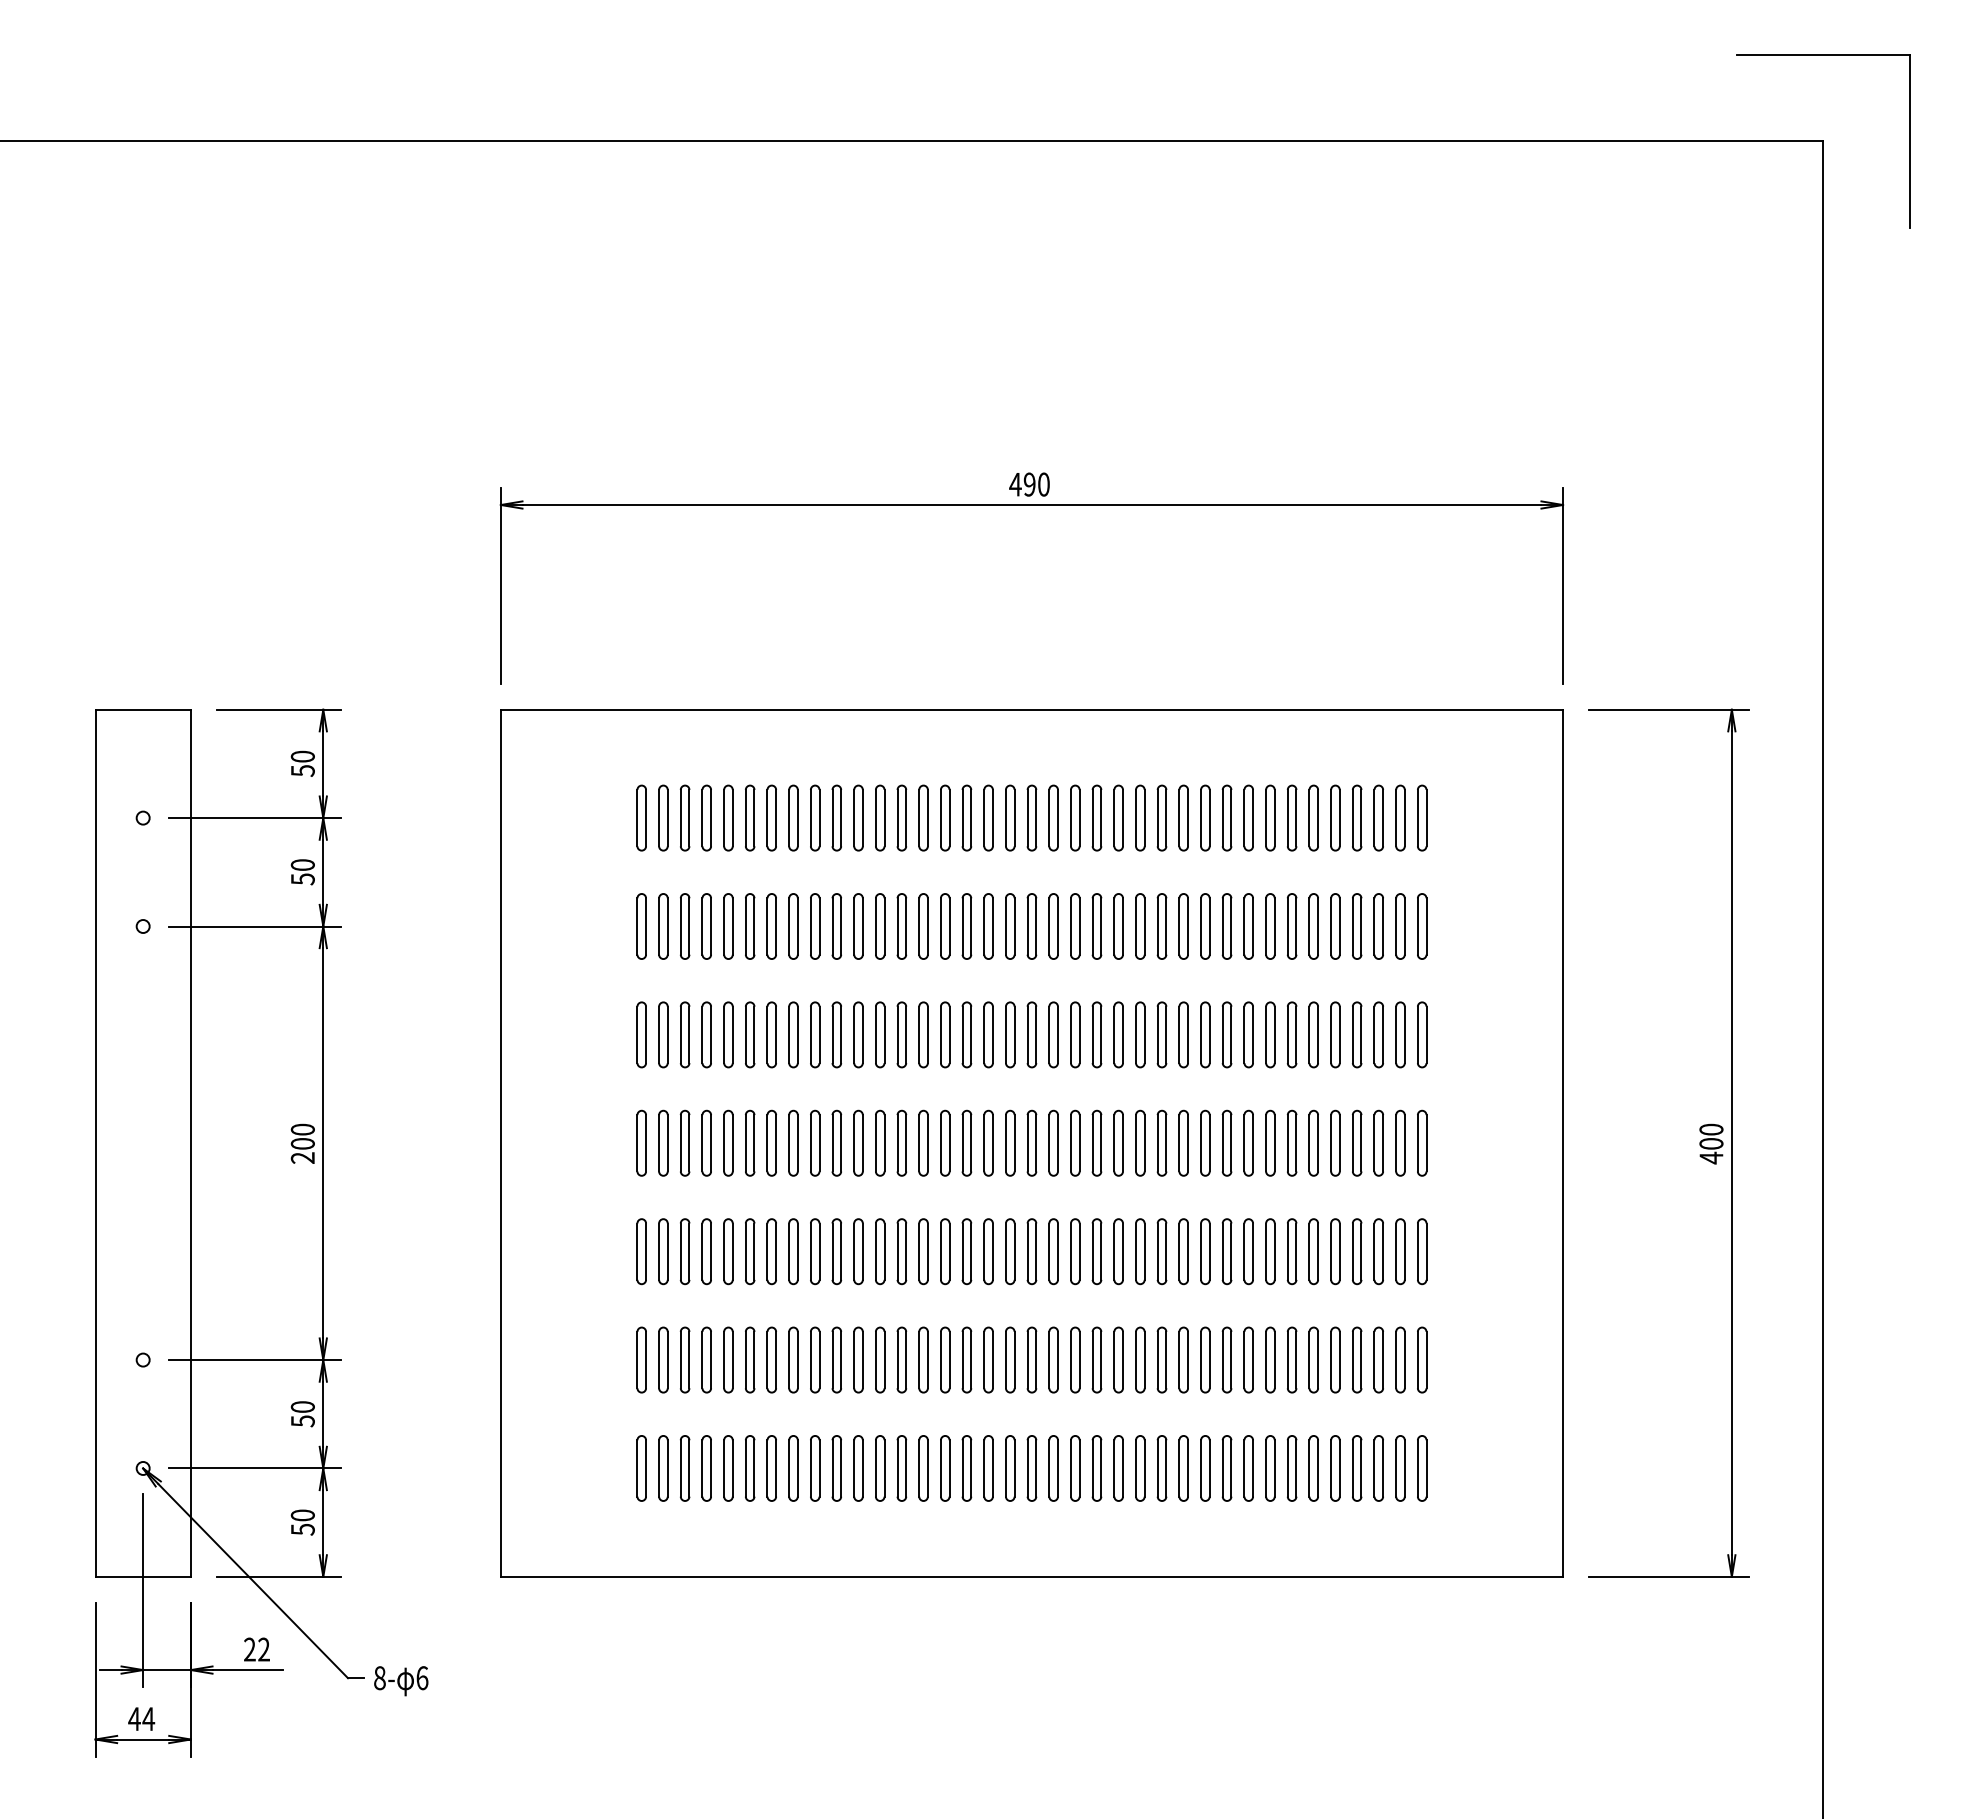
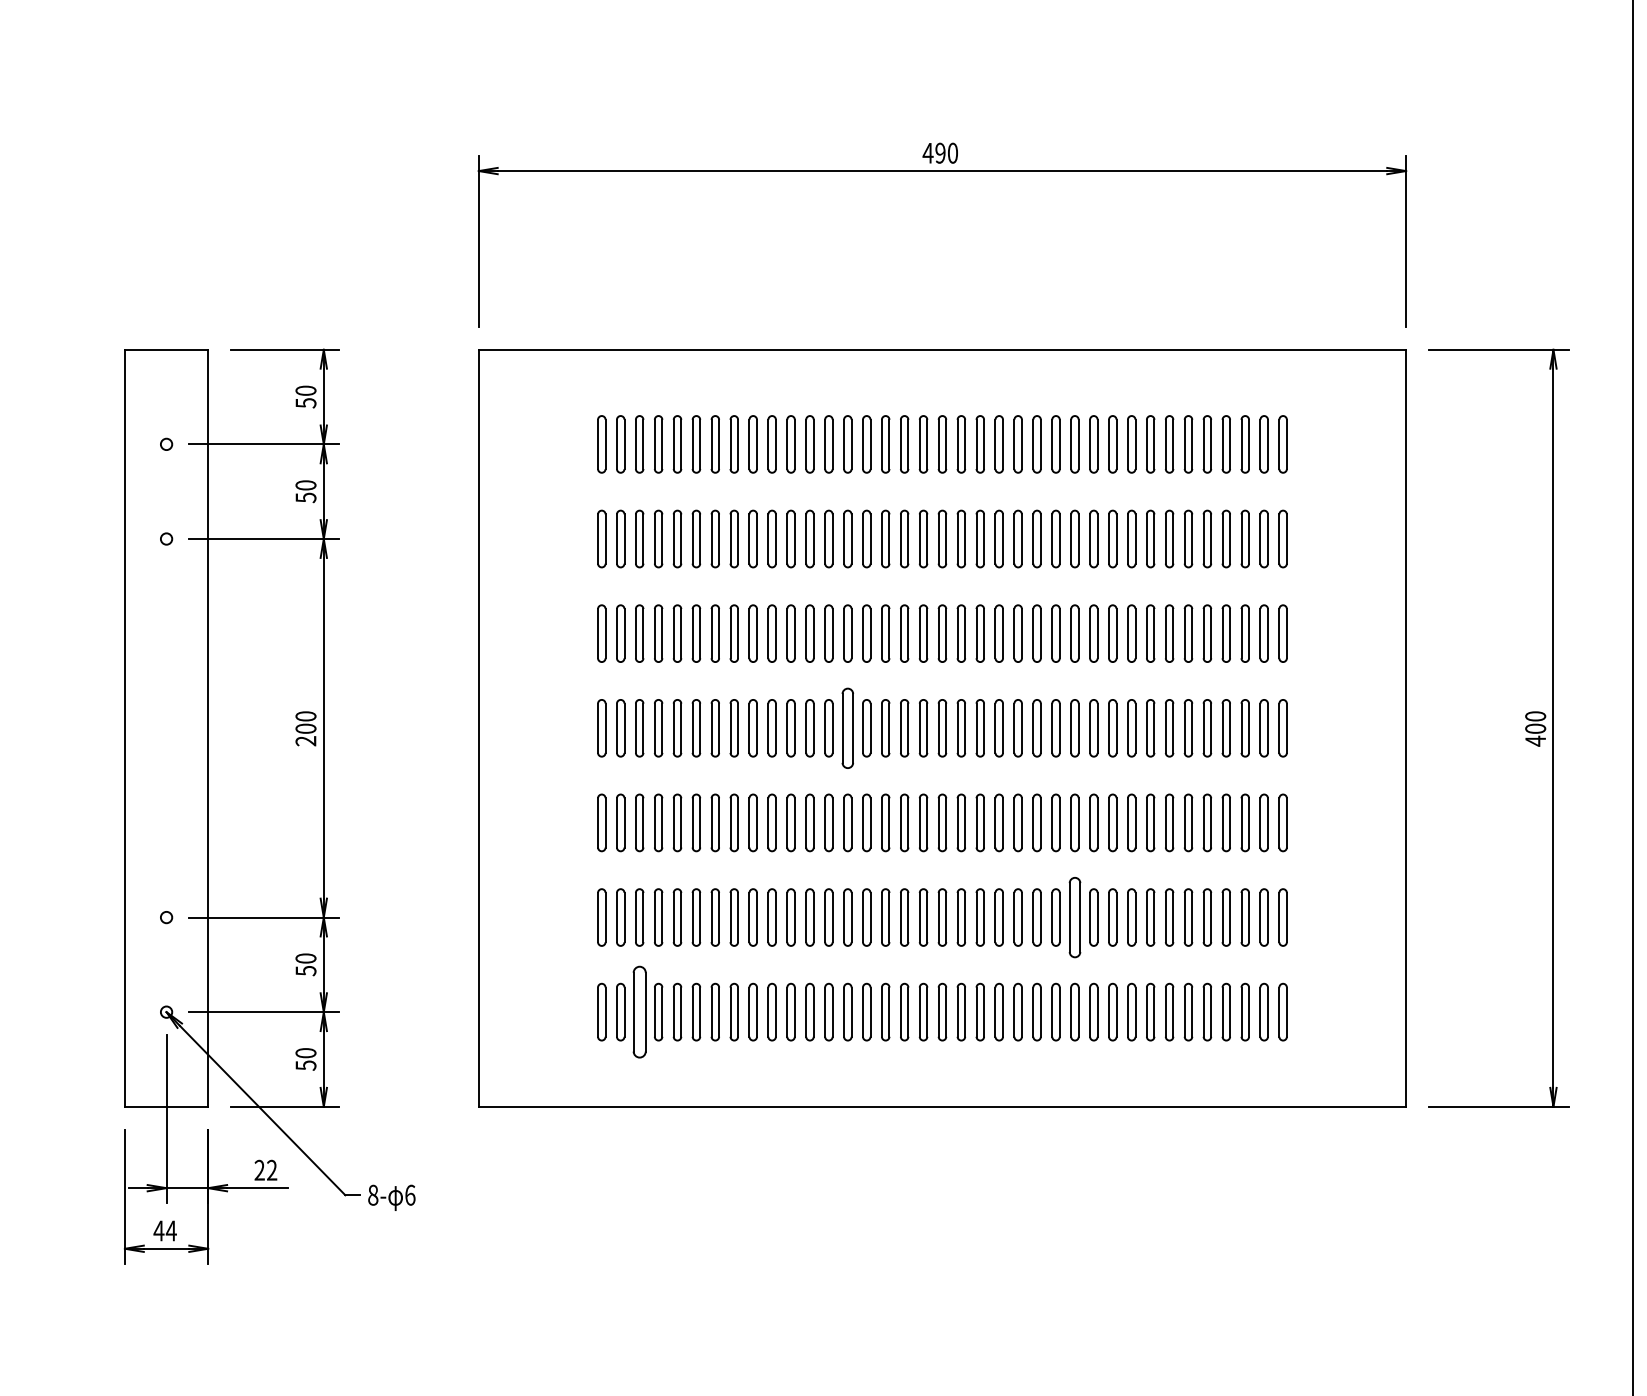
part: (923, 1142) -> (847, 727), size x1.4
part: (1183, 1359) -> (1074, 917), size x1.4
part: (684, 1468) -> (639, 1012), size x1.6

